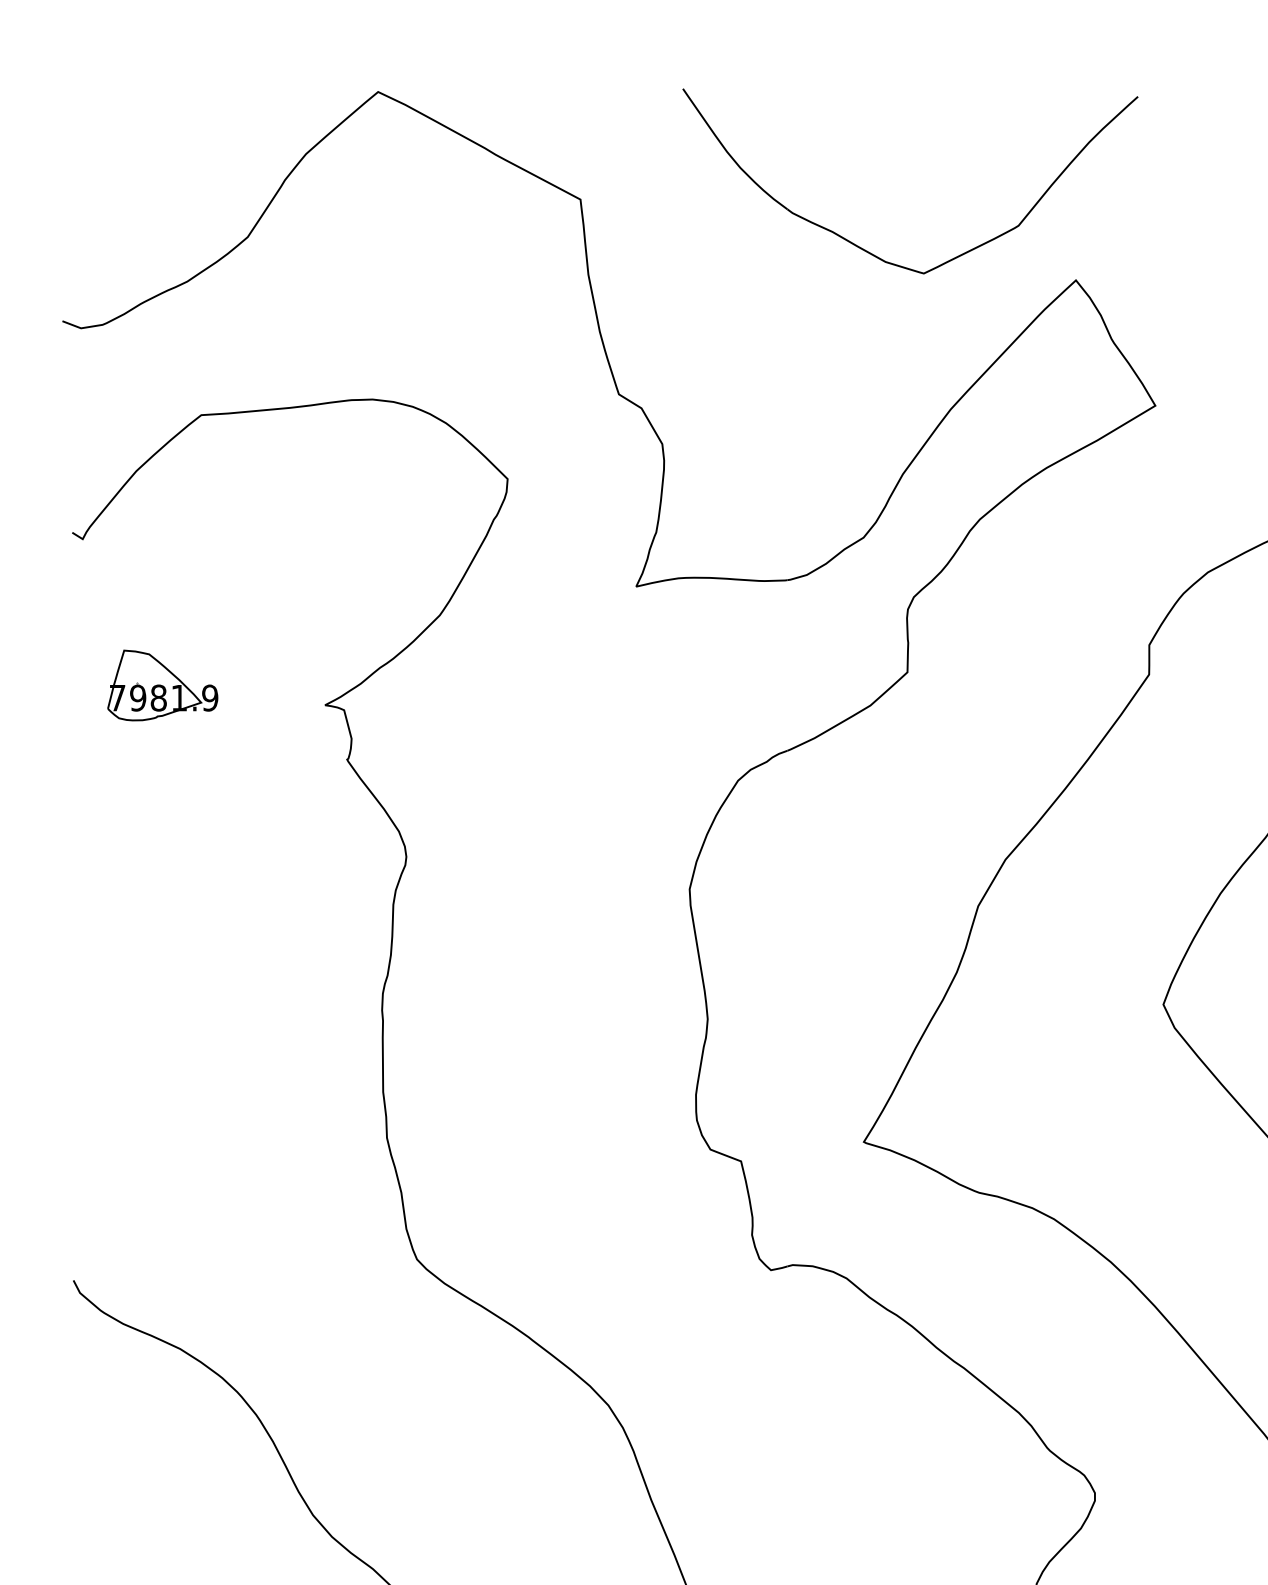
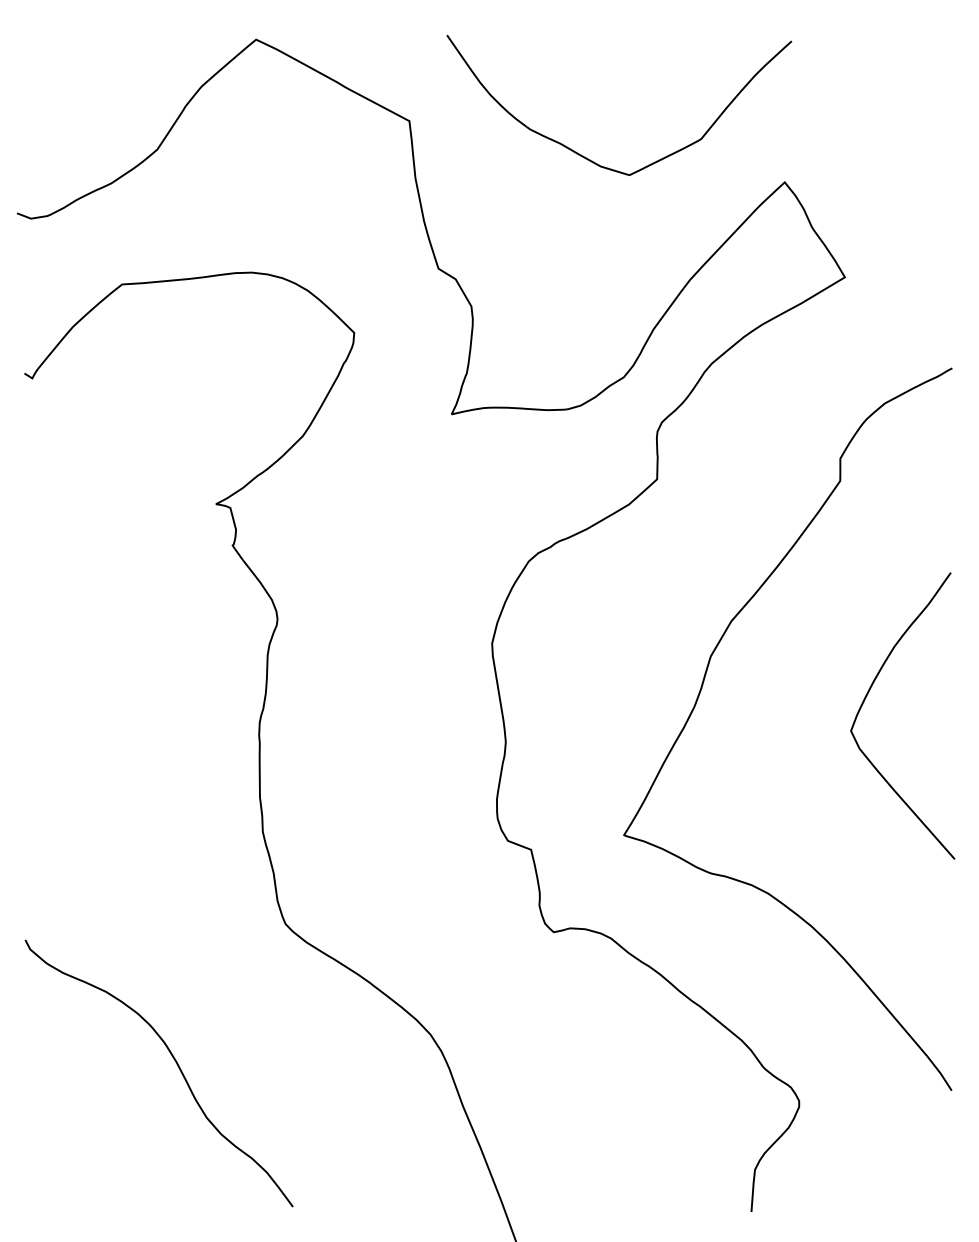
part: (874, 254) -> (592, 160), moved
part: (162, 684) -> (92, 488), removed

